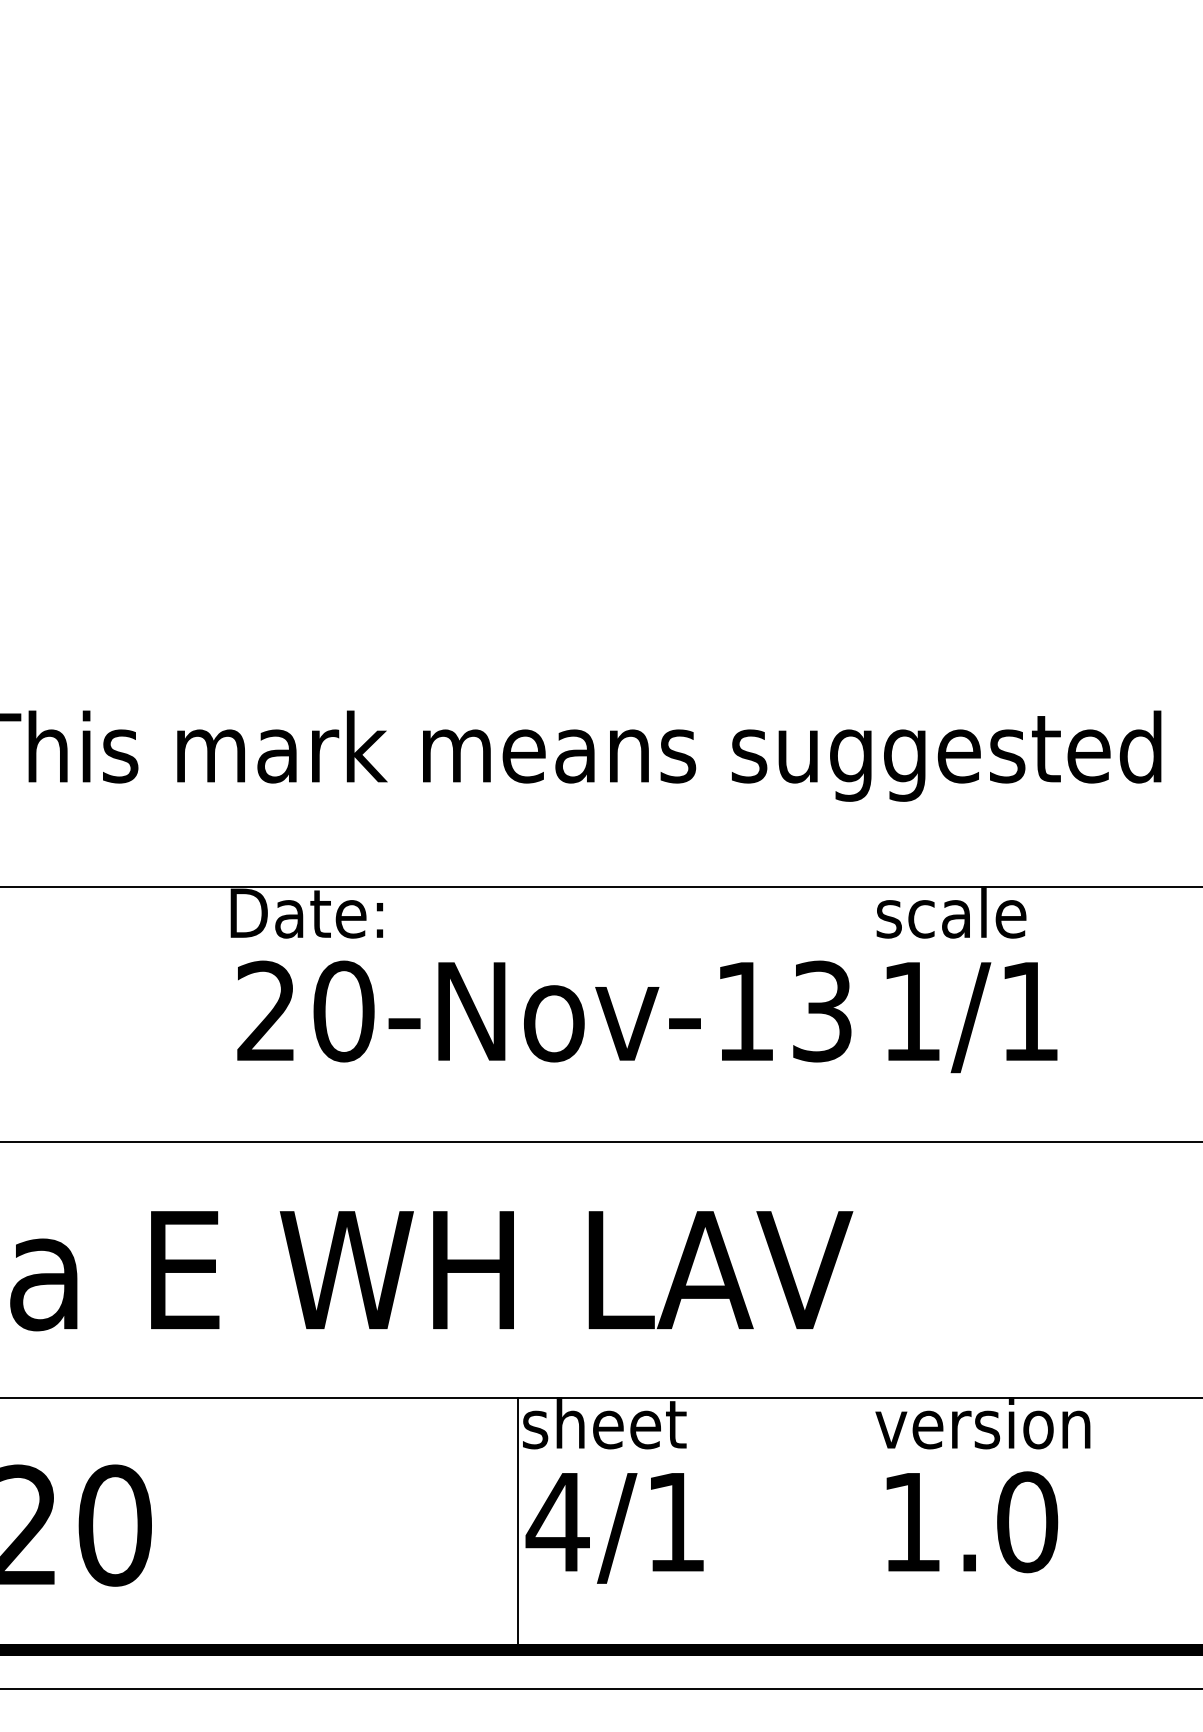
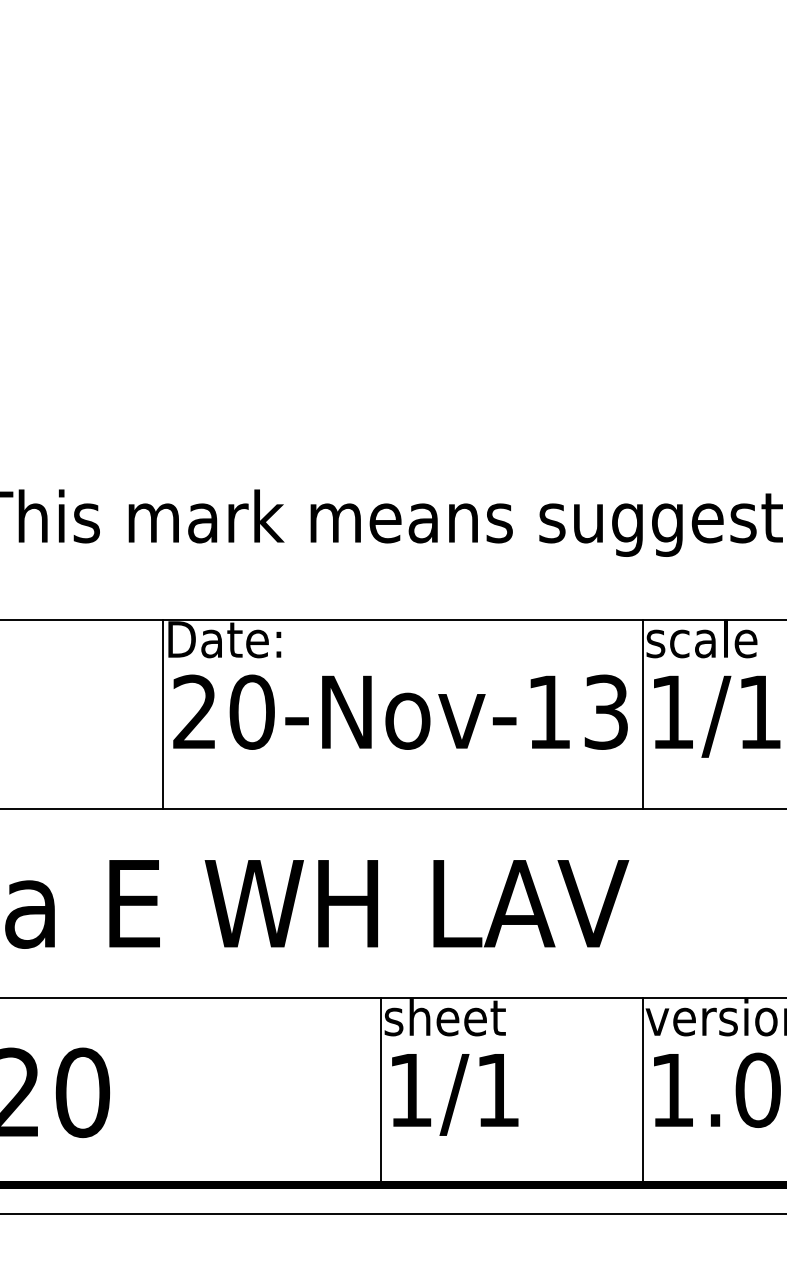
line: (223, 1014) -> (163, 714), added
line: (872, 1014) -> (643, 714), added
text: (557, 1522) -> (410, 1090), 4/1 -> 1/1
line: (872, 1525) -> (643, 1092), added

